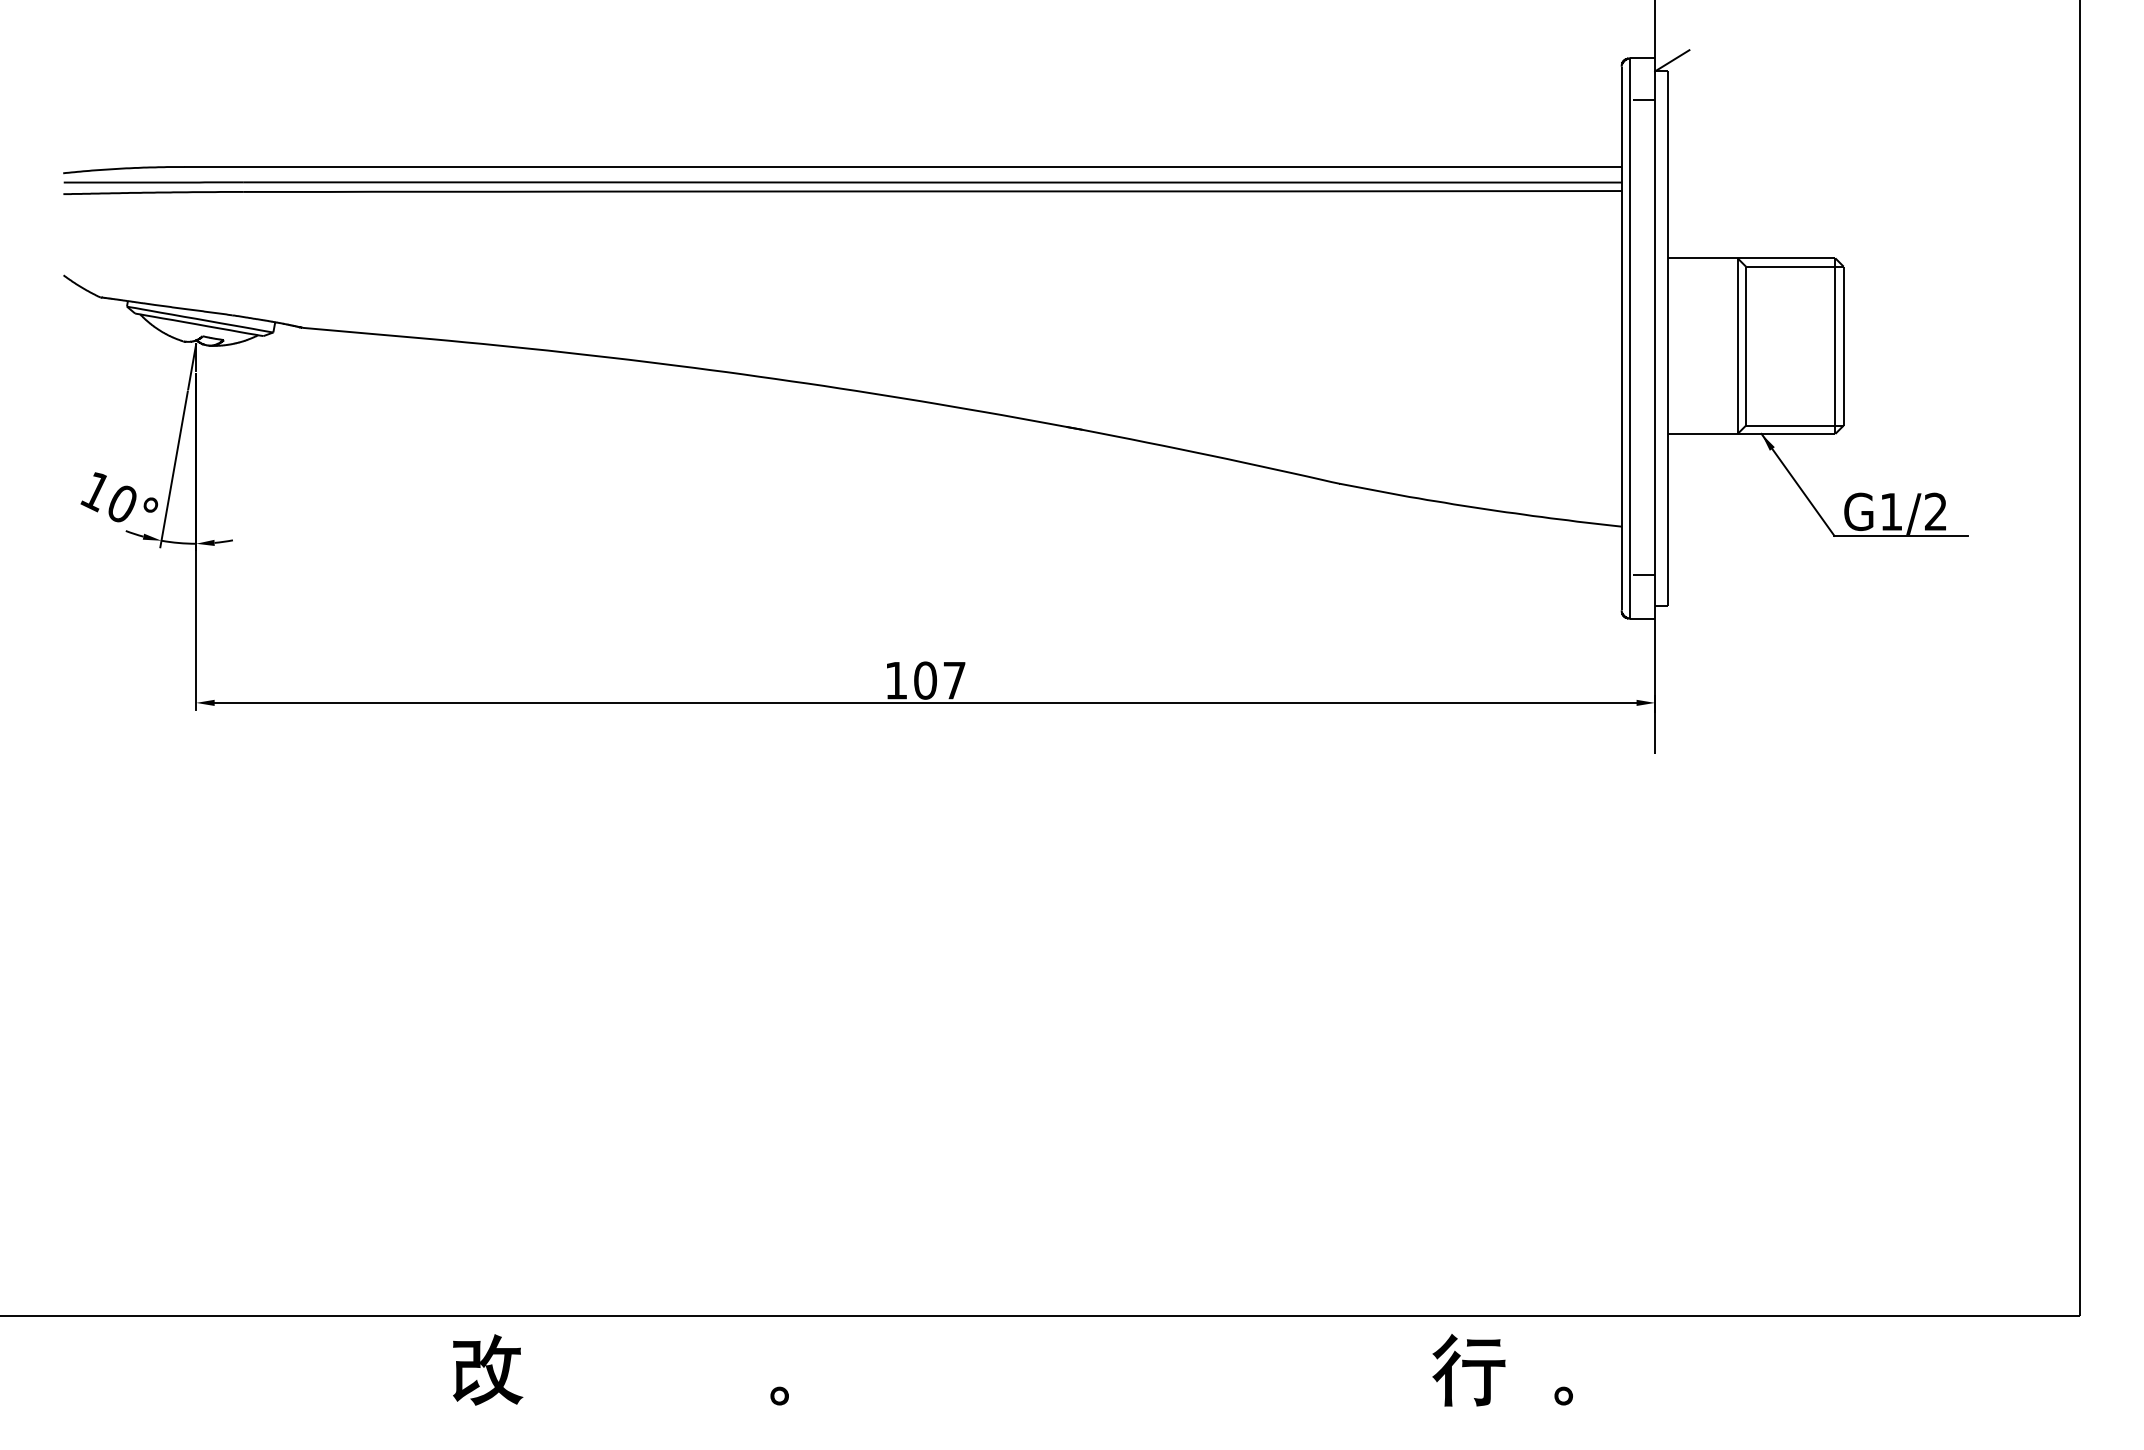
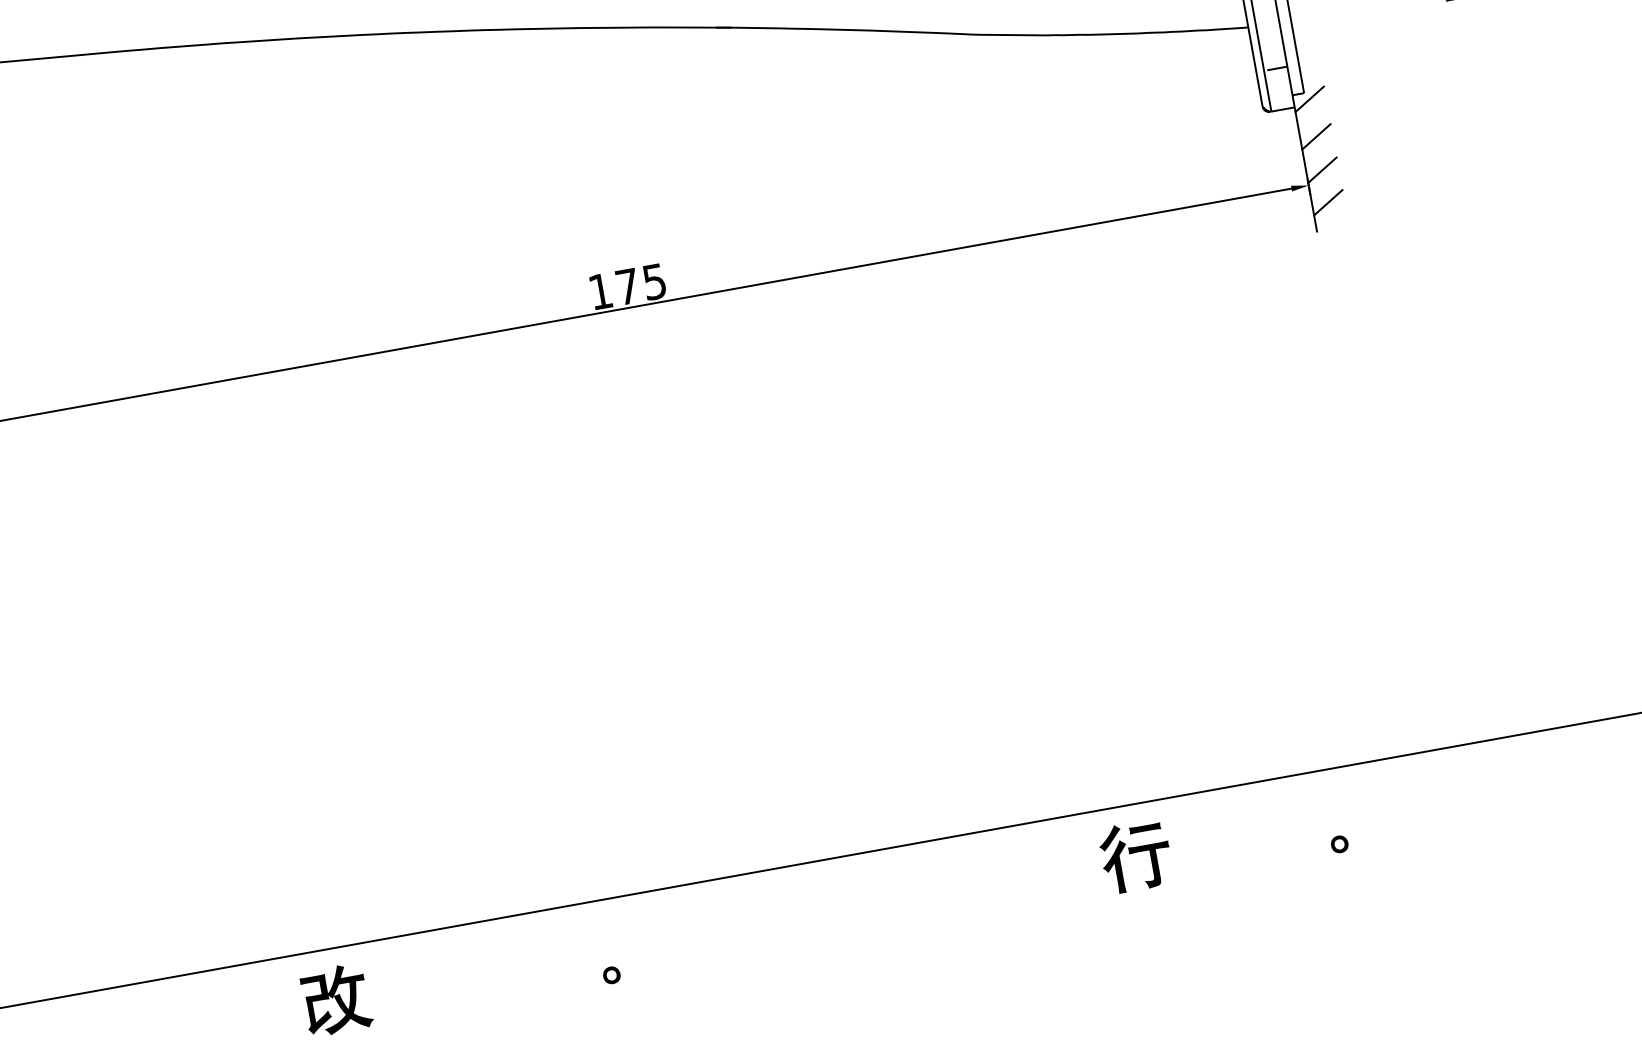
line: (1672, 612) -> (1309, 98), added
line: (1672, 653) -> (1316, 136), added
text: (939, 680) -> (640, 284), 107 -> 175
line: (1672, 689) -> (1322, 170), added
line: (1672, 724) -> (1328, 202), added
part: (1468, 1370) -> (1135, 856), moved

